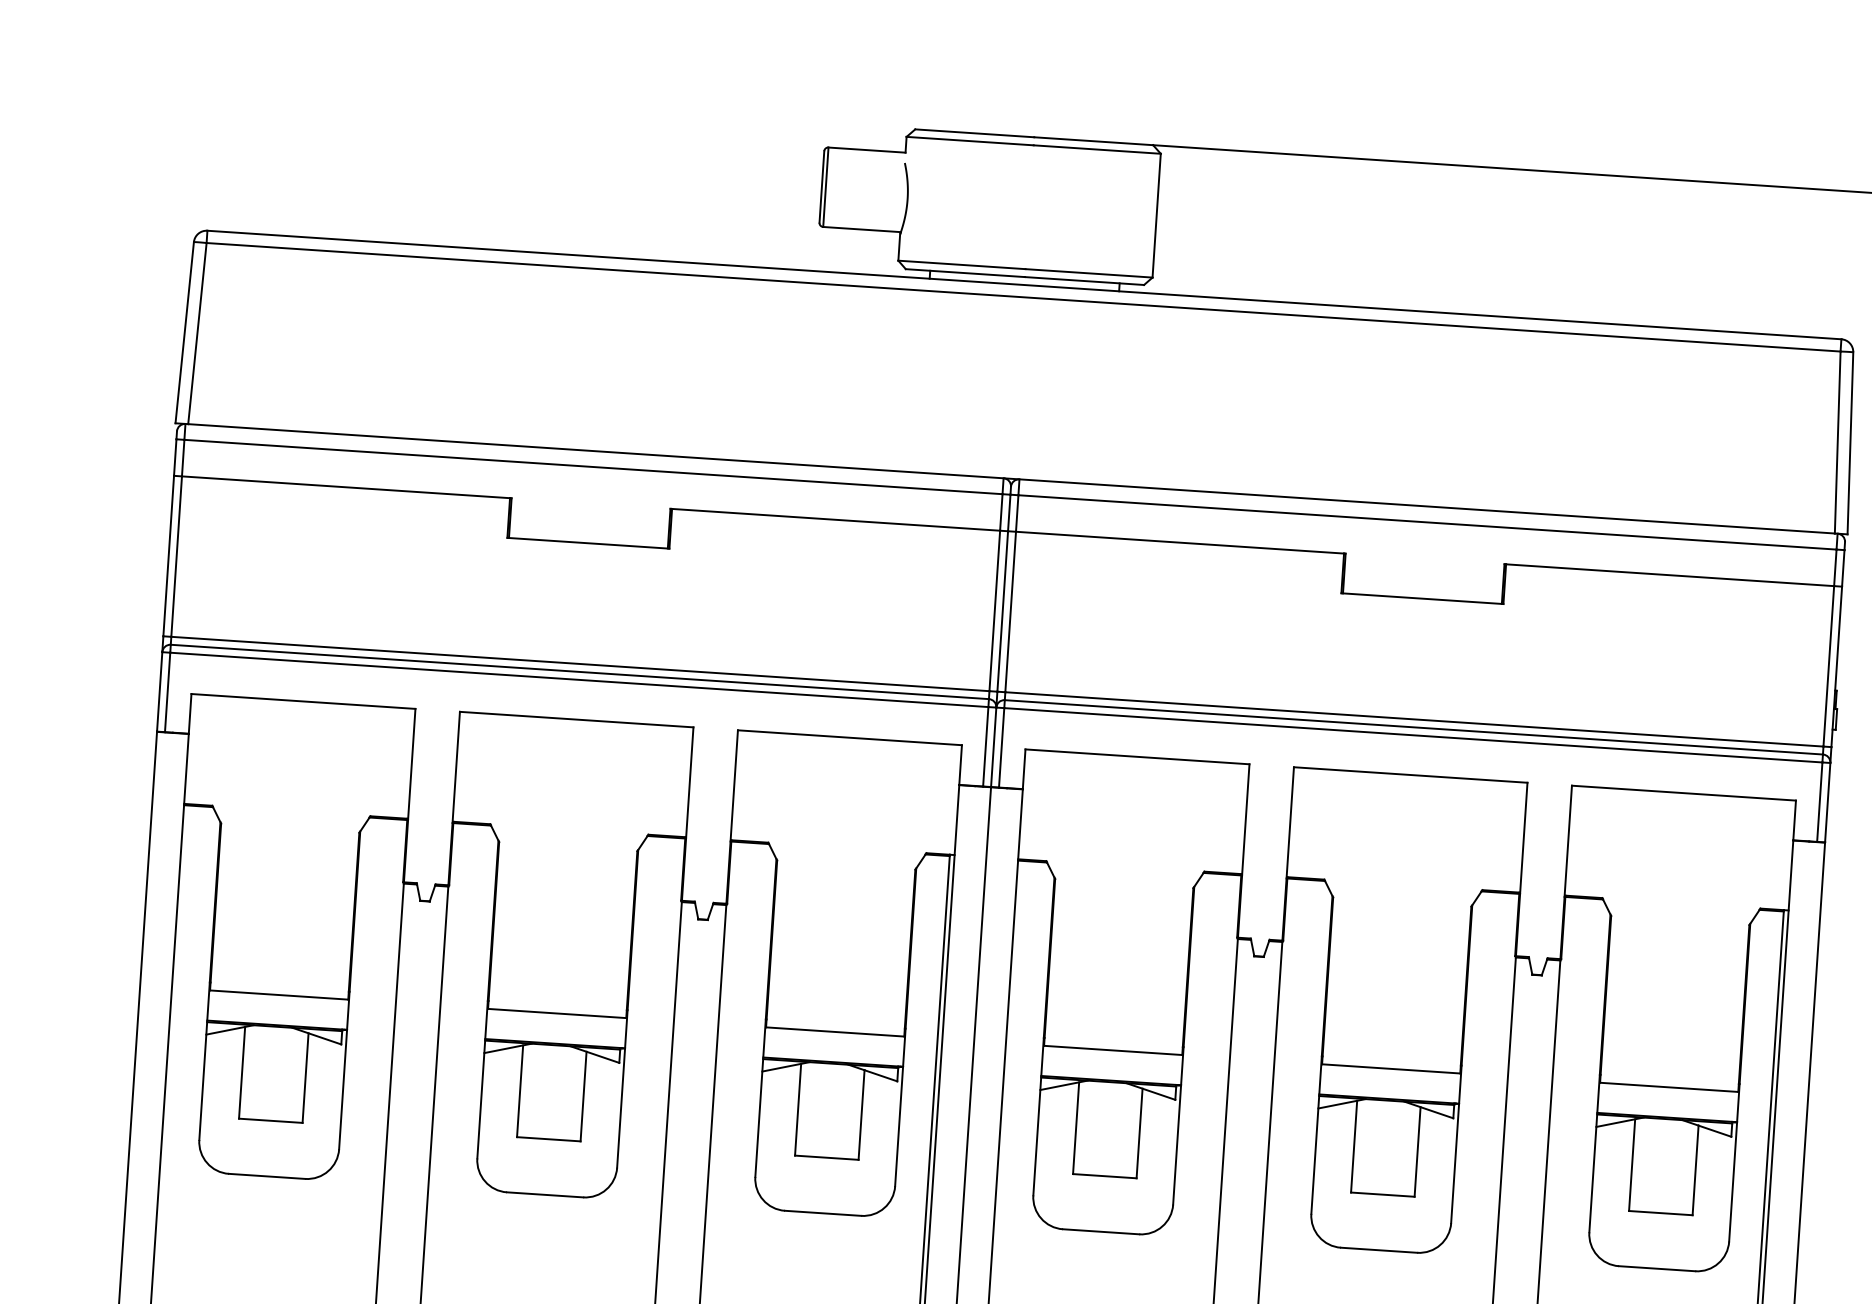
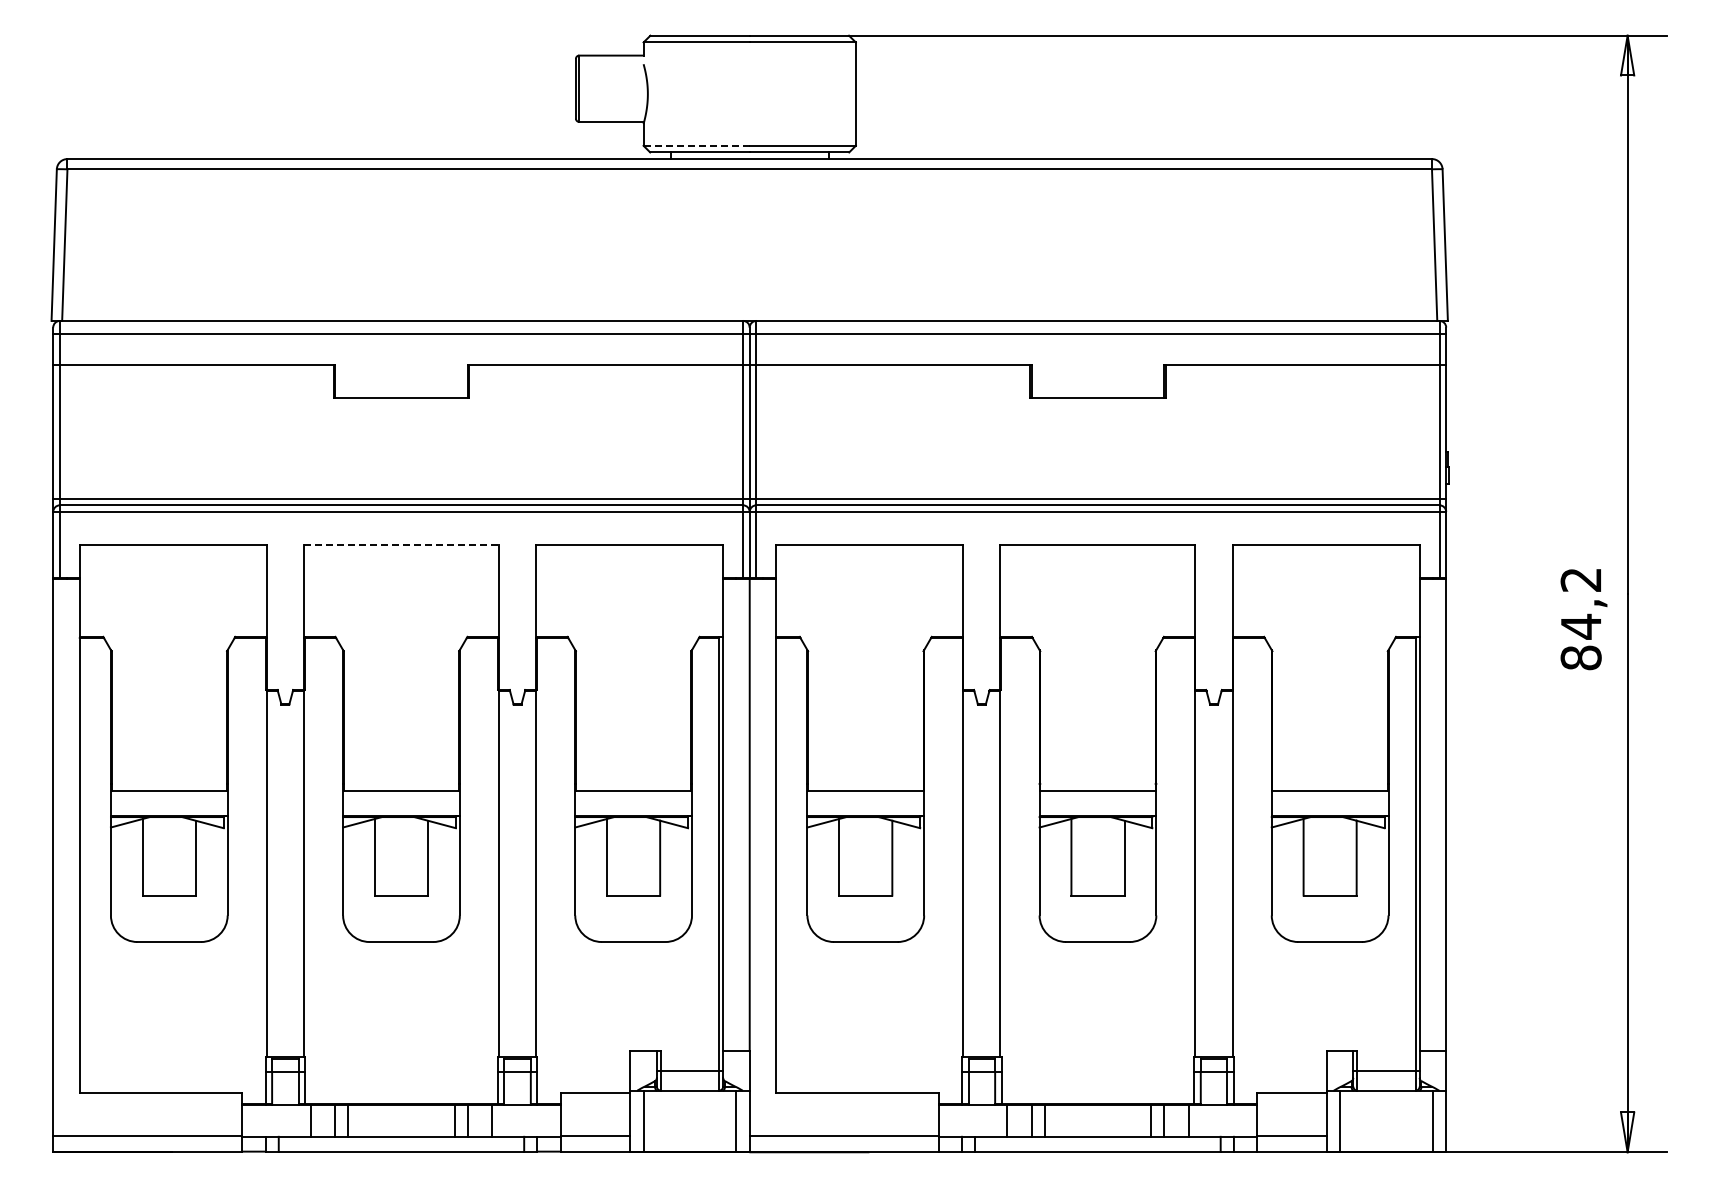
line: (962, 264) -> (697, 145), solid -> dashed
line: (576, 720) -> (401, 545), solid -> dashed

